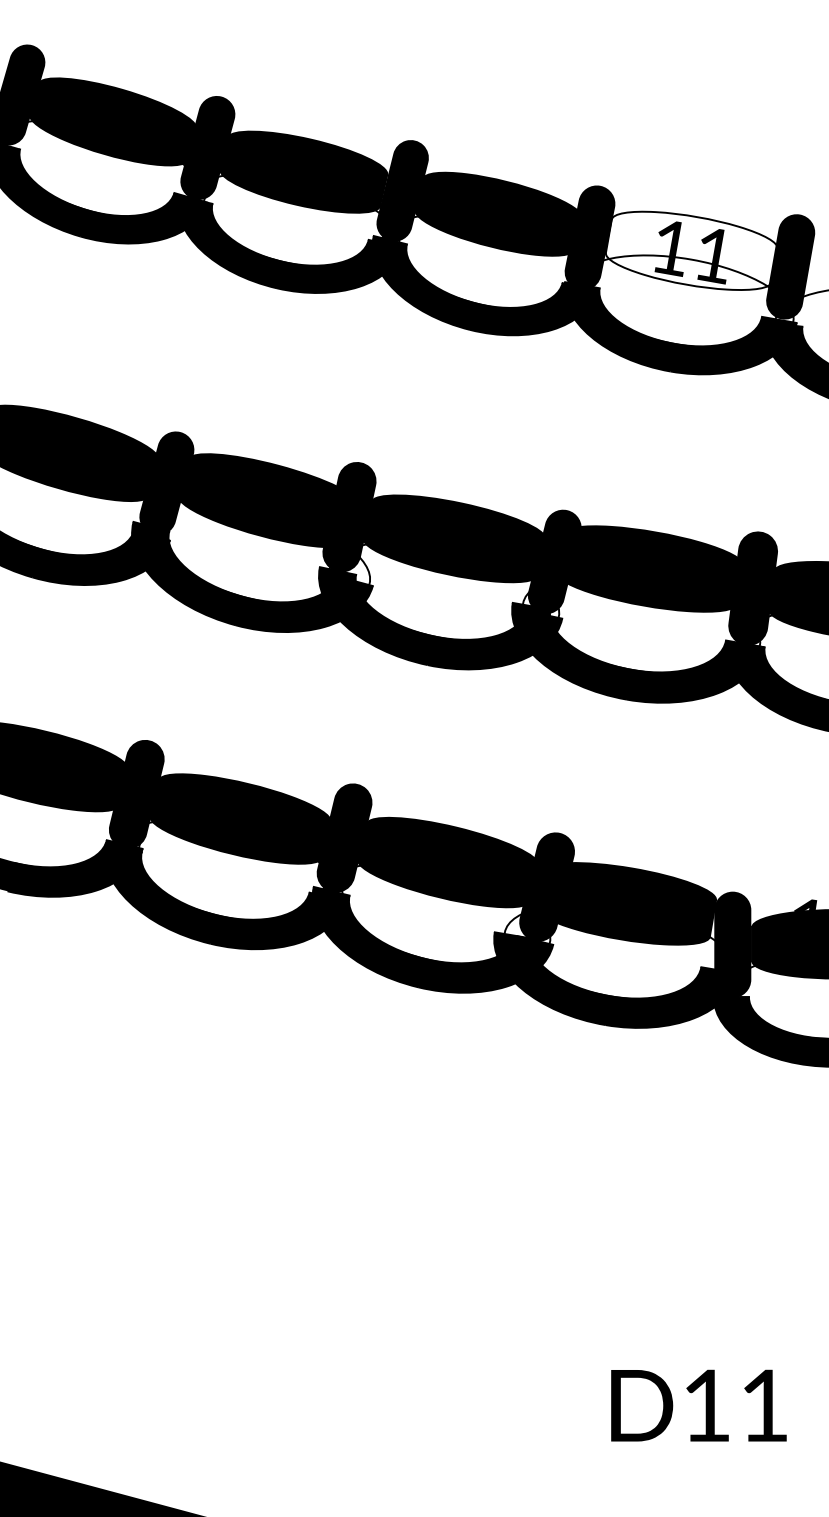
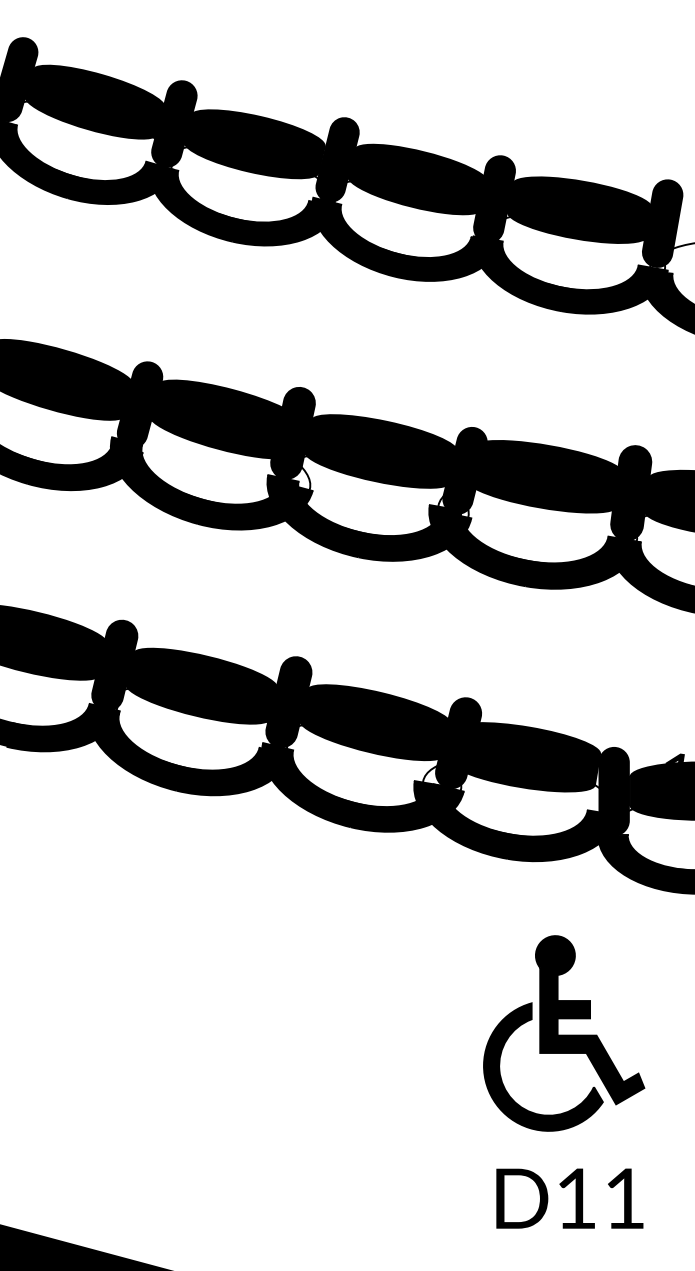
fill: (691, 250) -> (579, 209), added
part: (672, 1233) -> (563, 1033), added
text: (698, 1405) -> (569, 1198), moved

